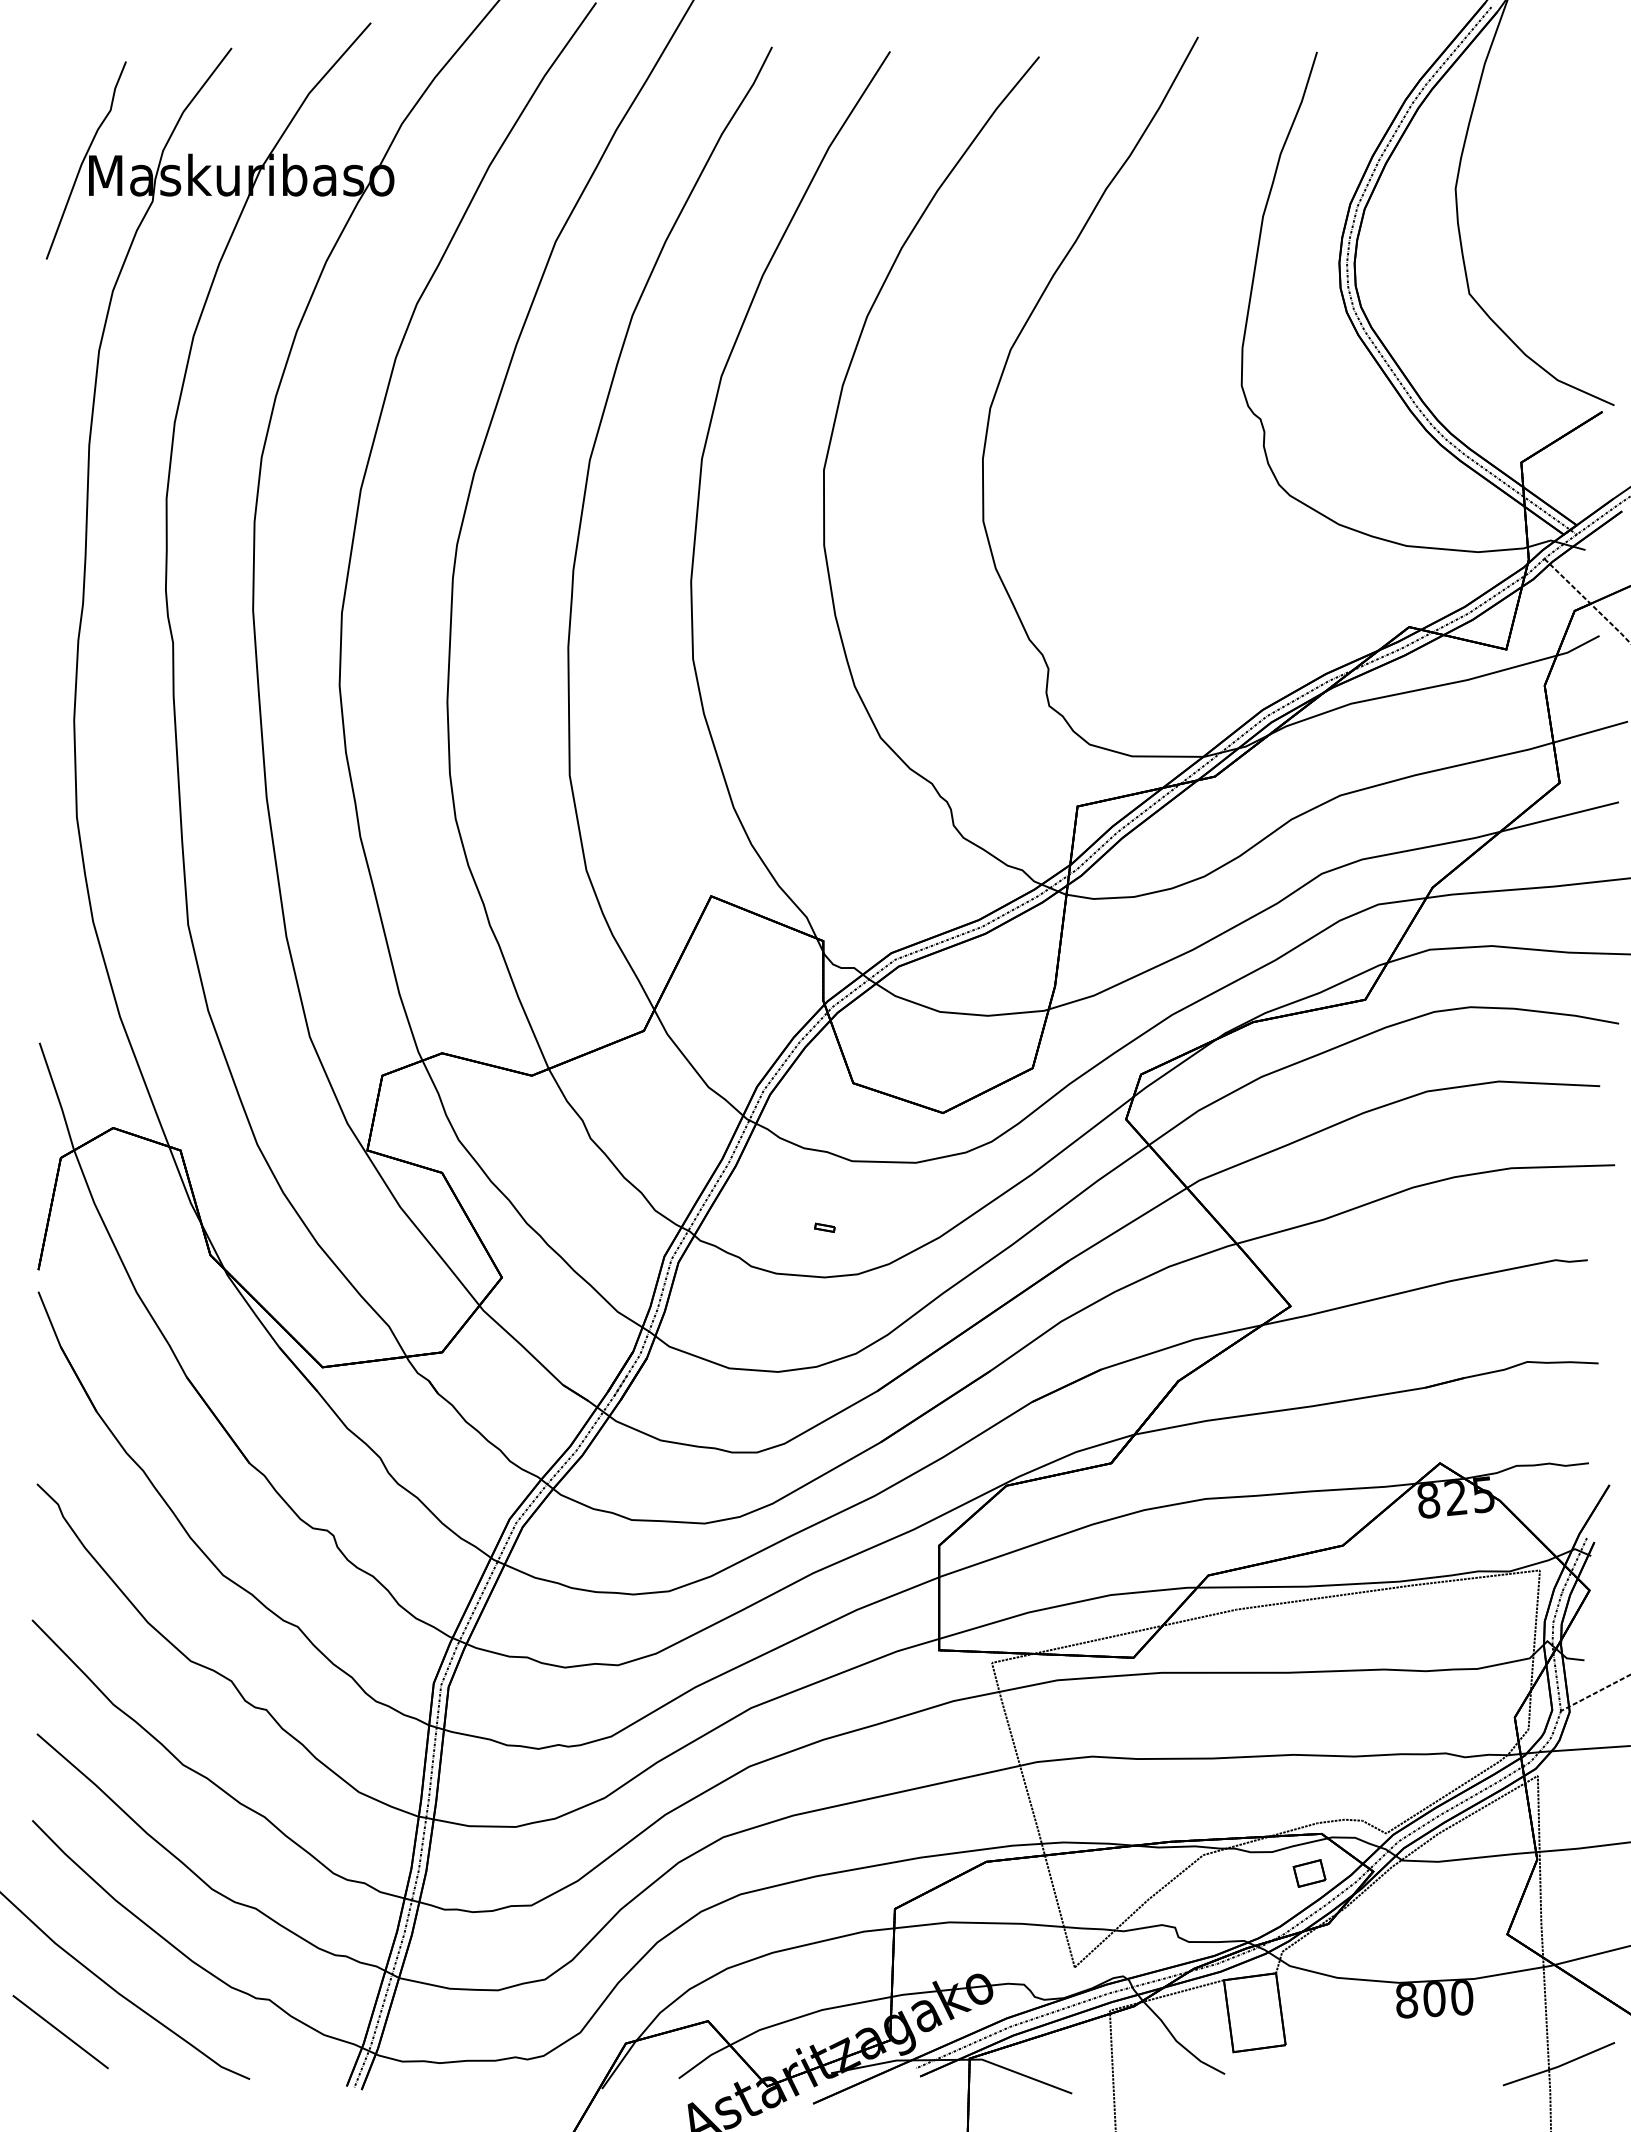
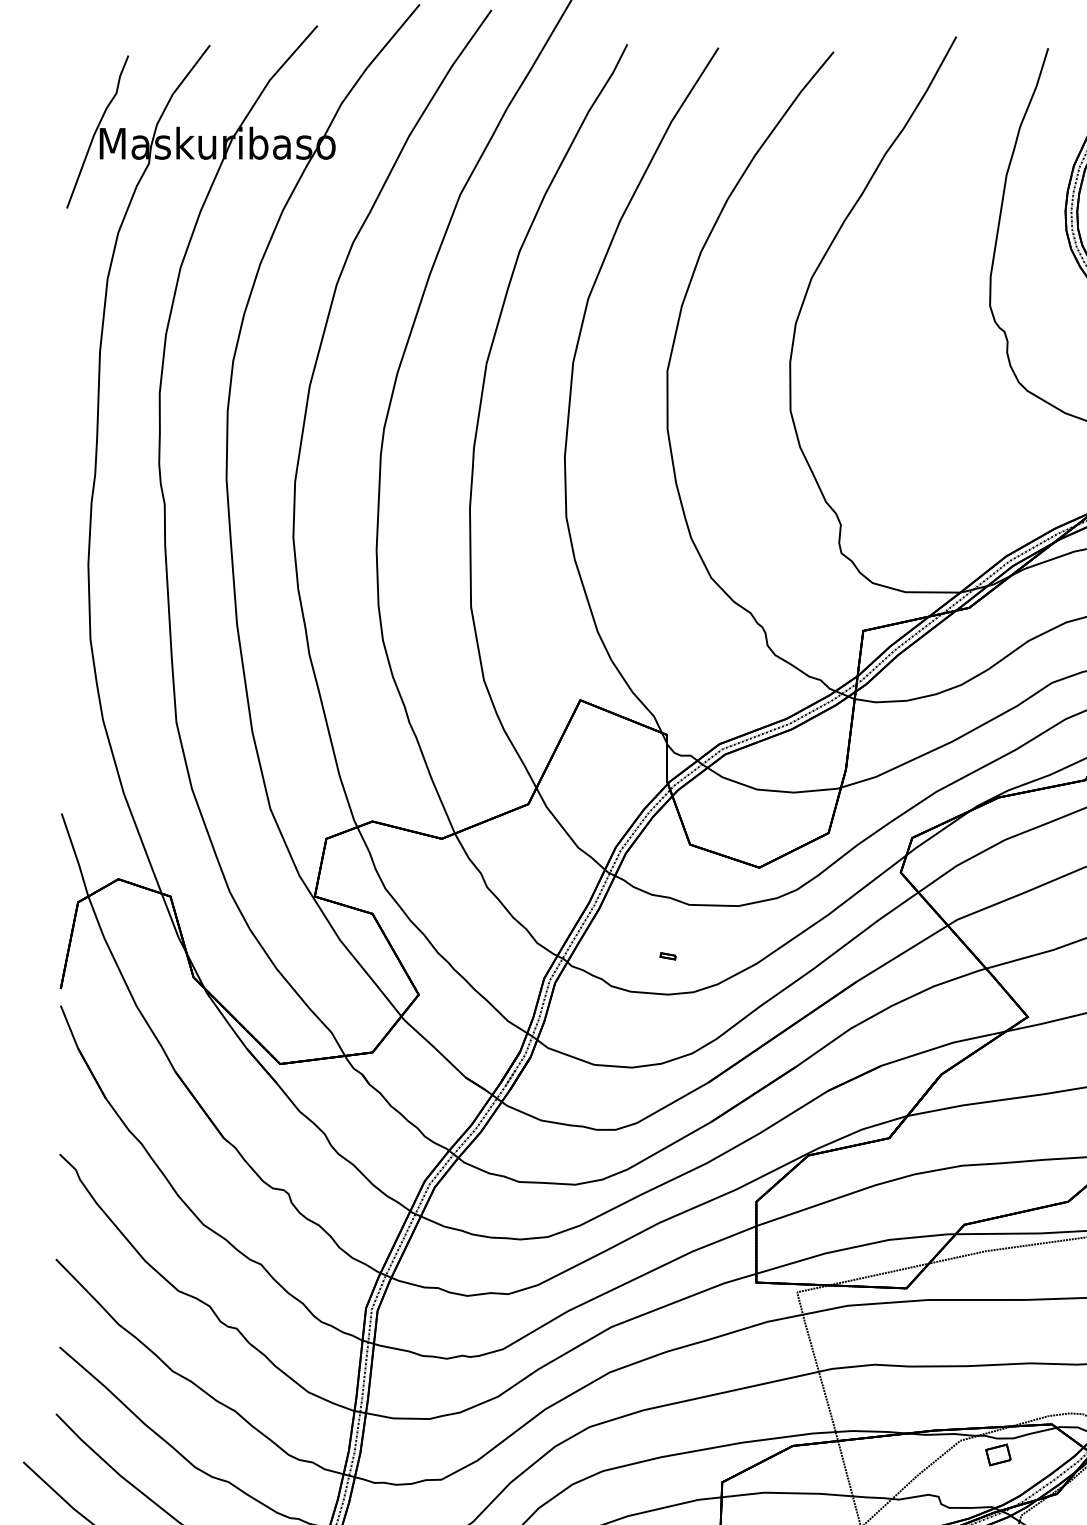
part: (1309, 1873) -> (998, 1454), moved

